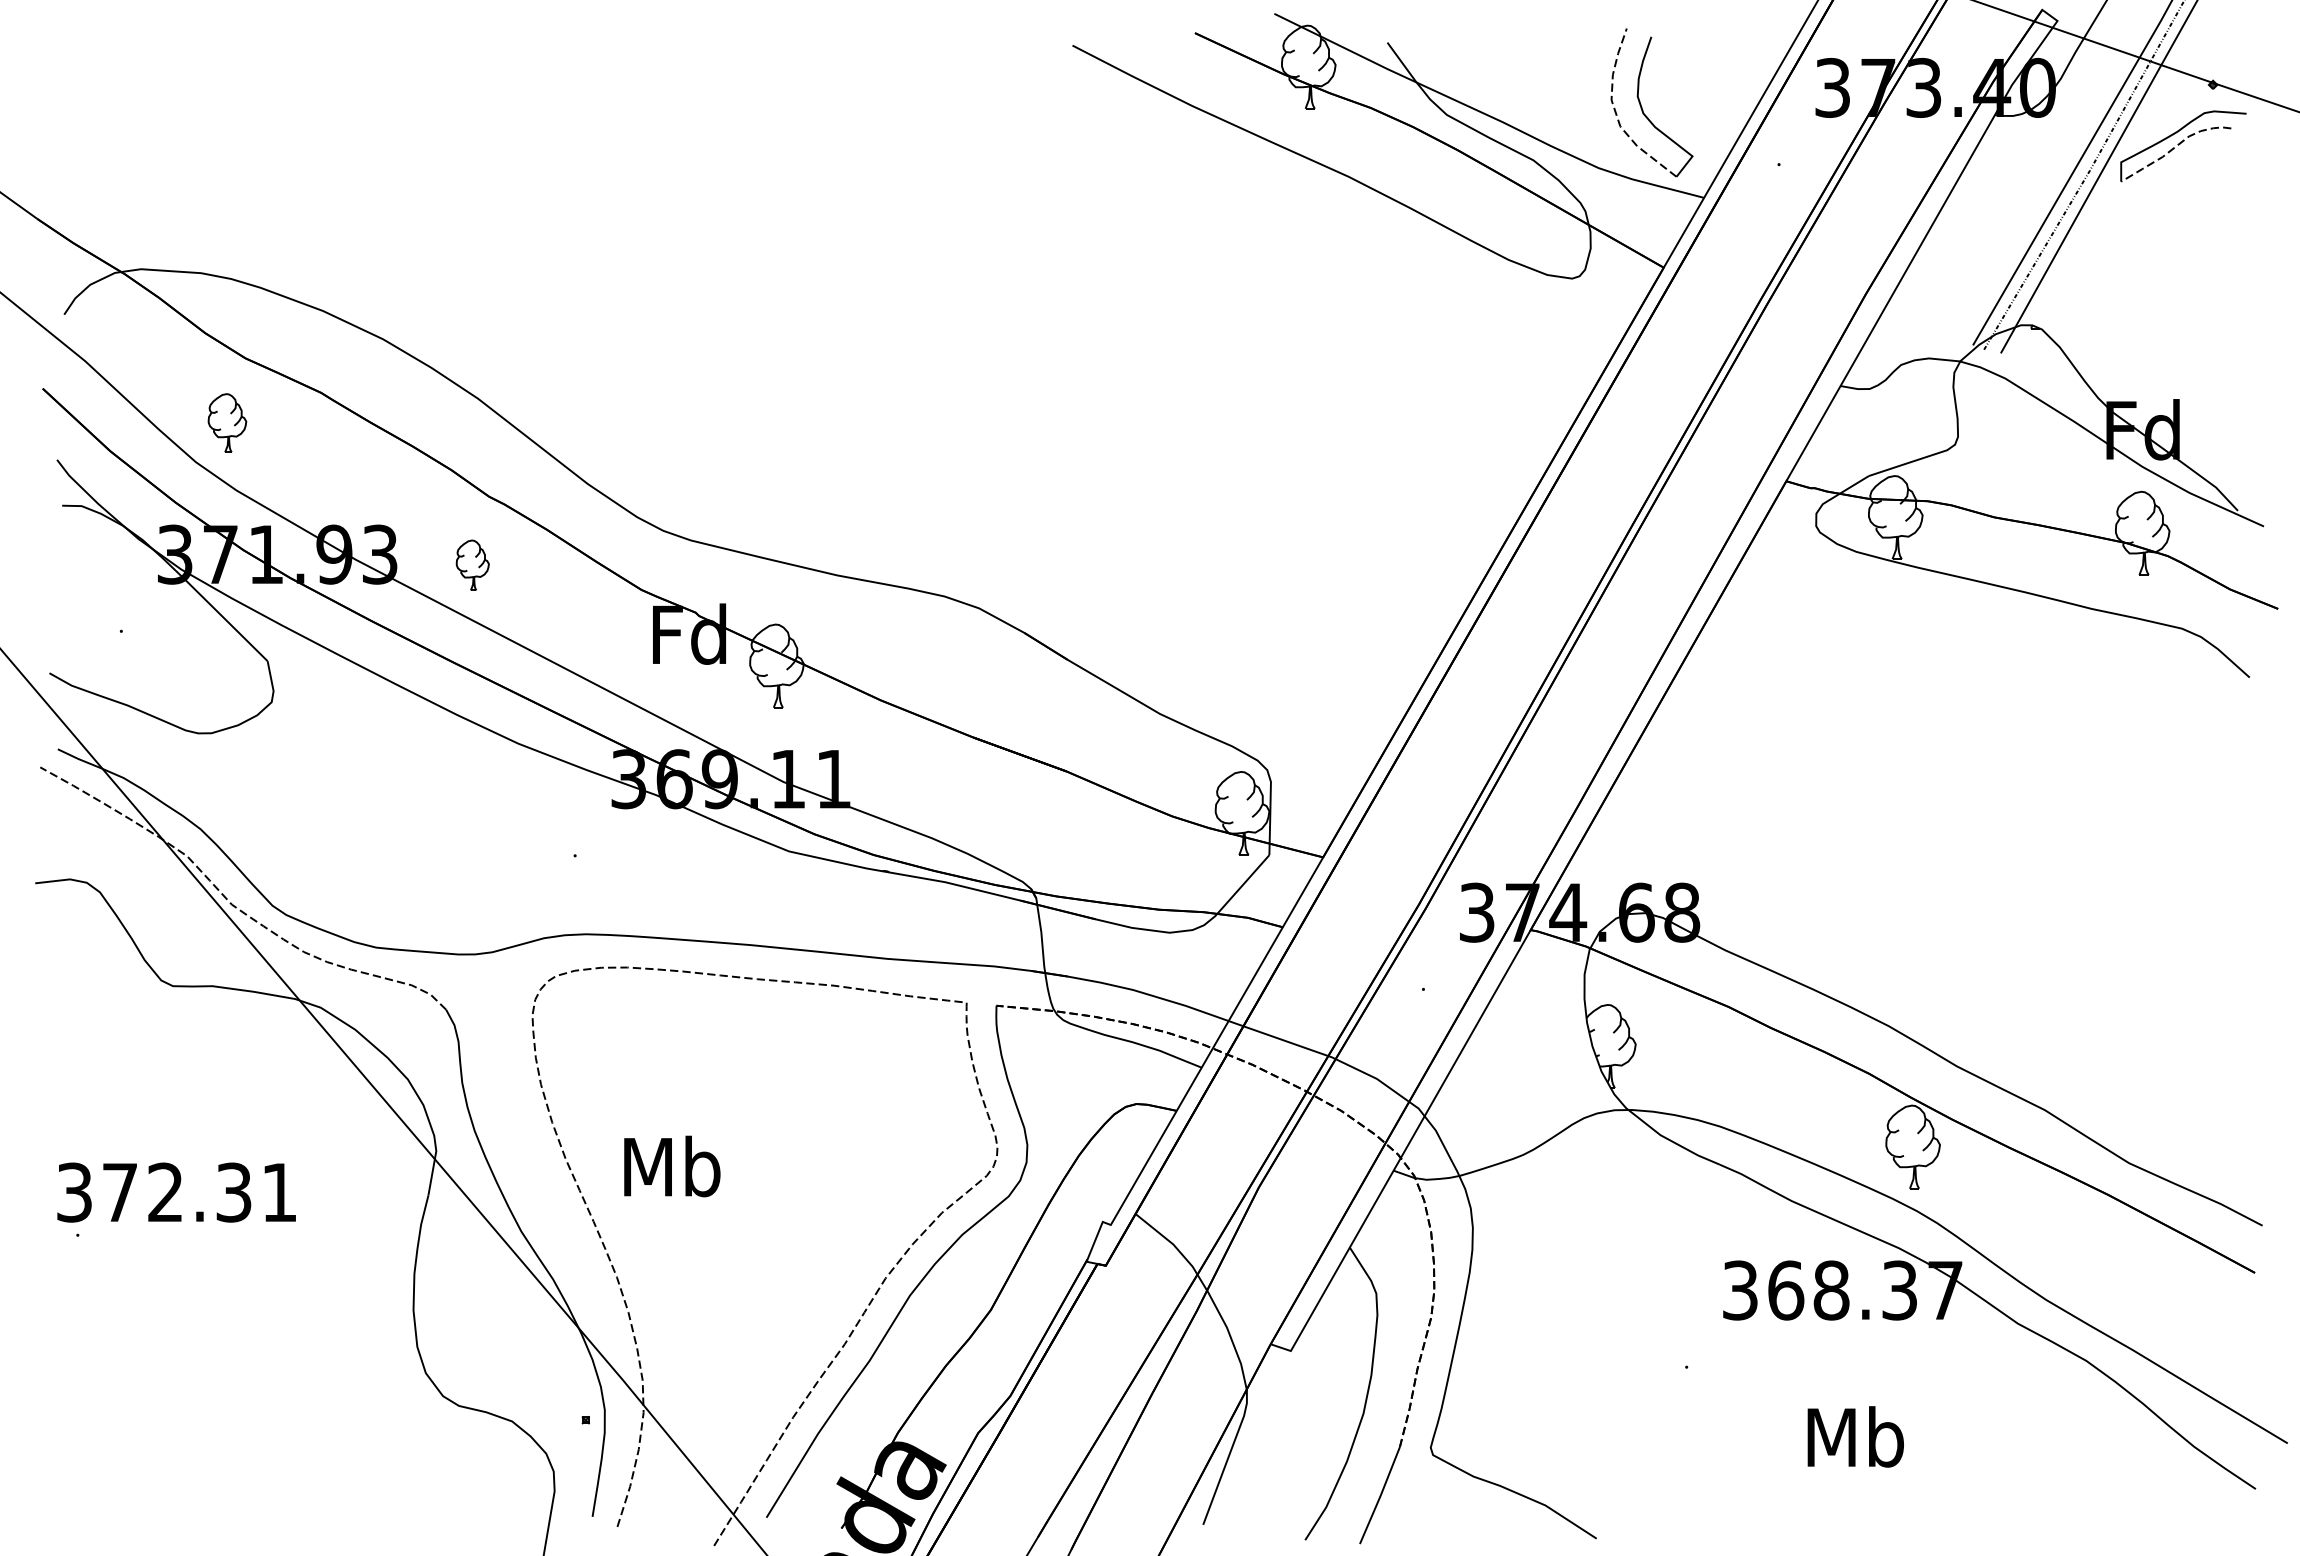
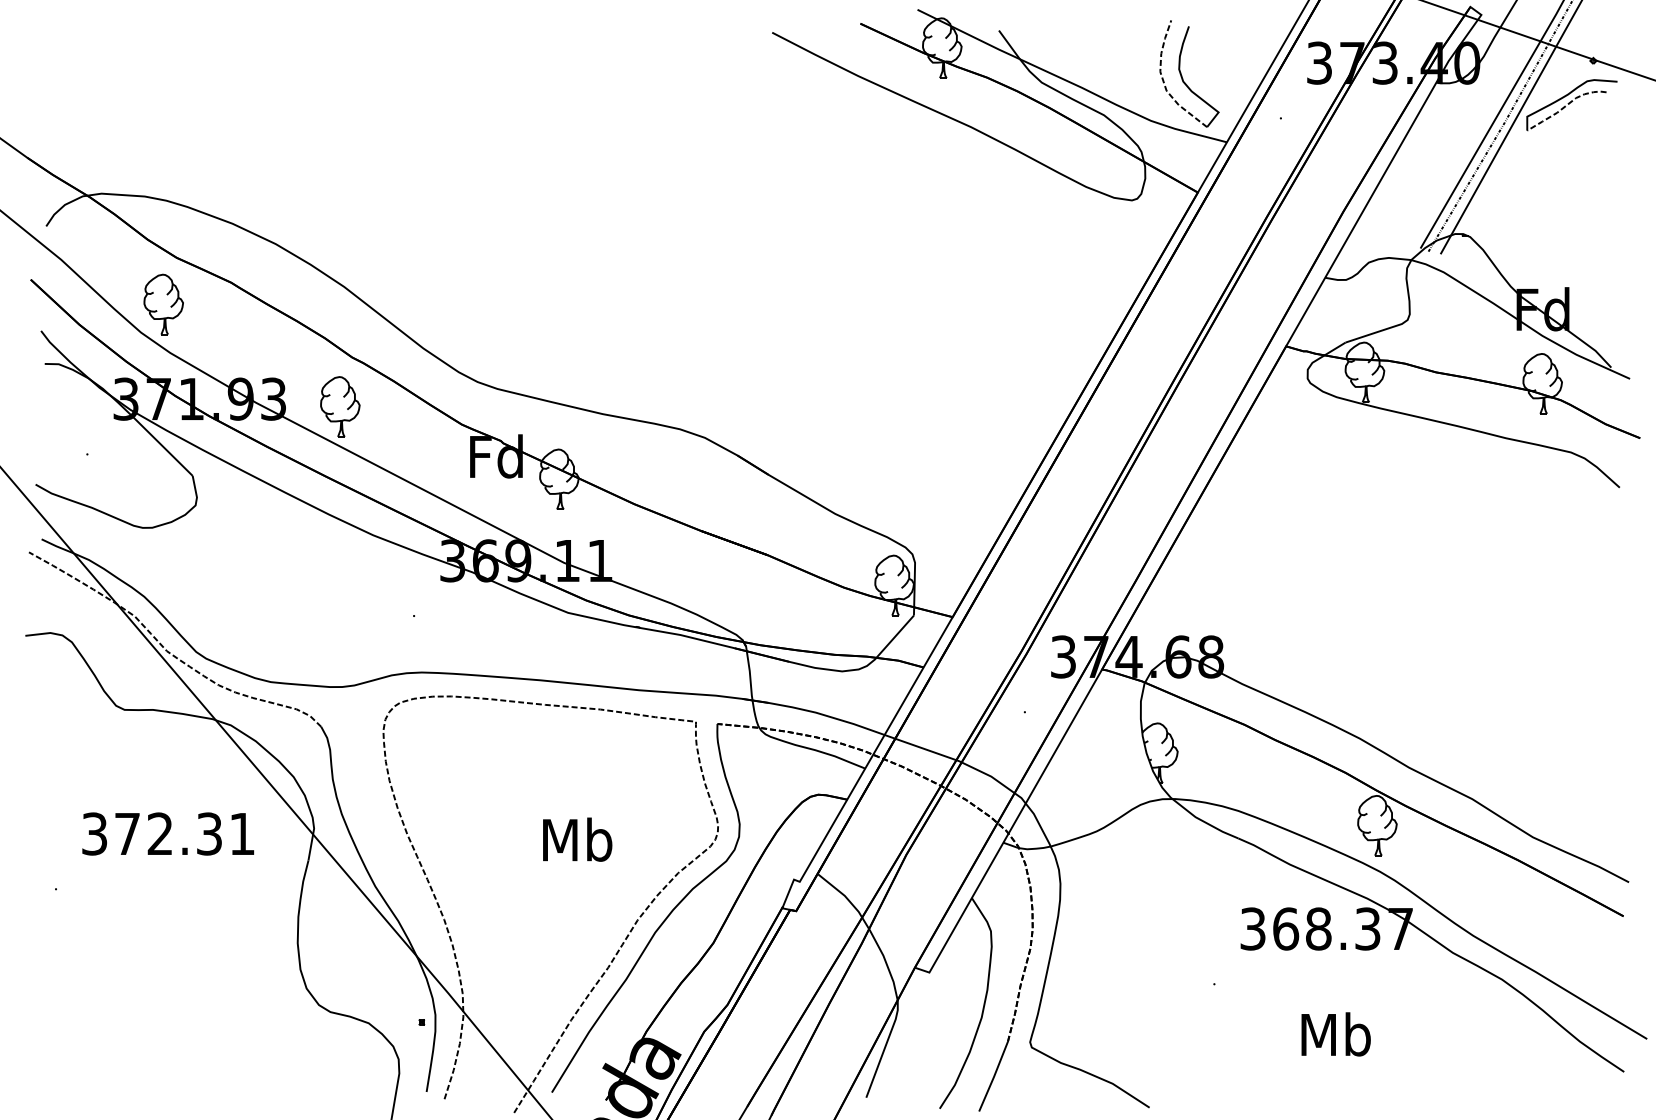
part: (227, 422) -> (163, 304), size x1.43
part: (472, 565) -> (340, 407), size x1.67
text: (672, 1166) -> (577, 839), moved
text: (176, 1192) -> (168, 833), moved

